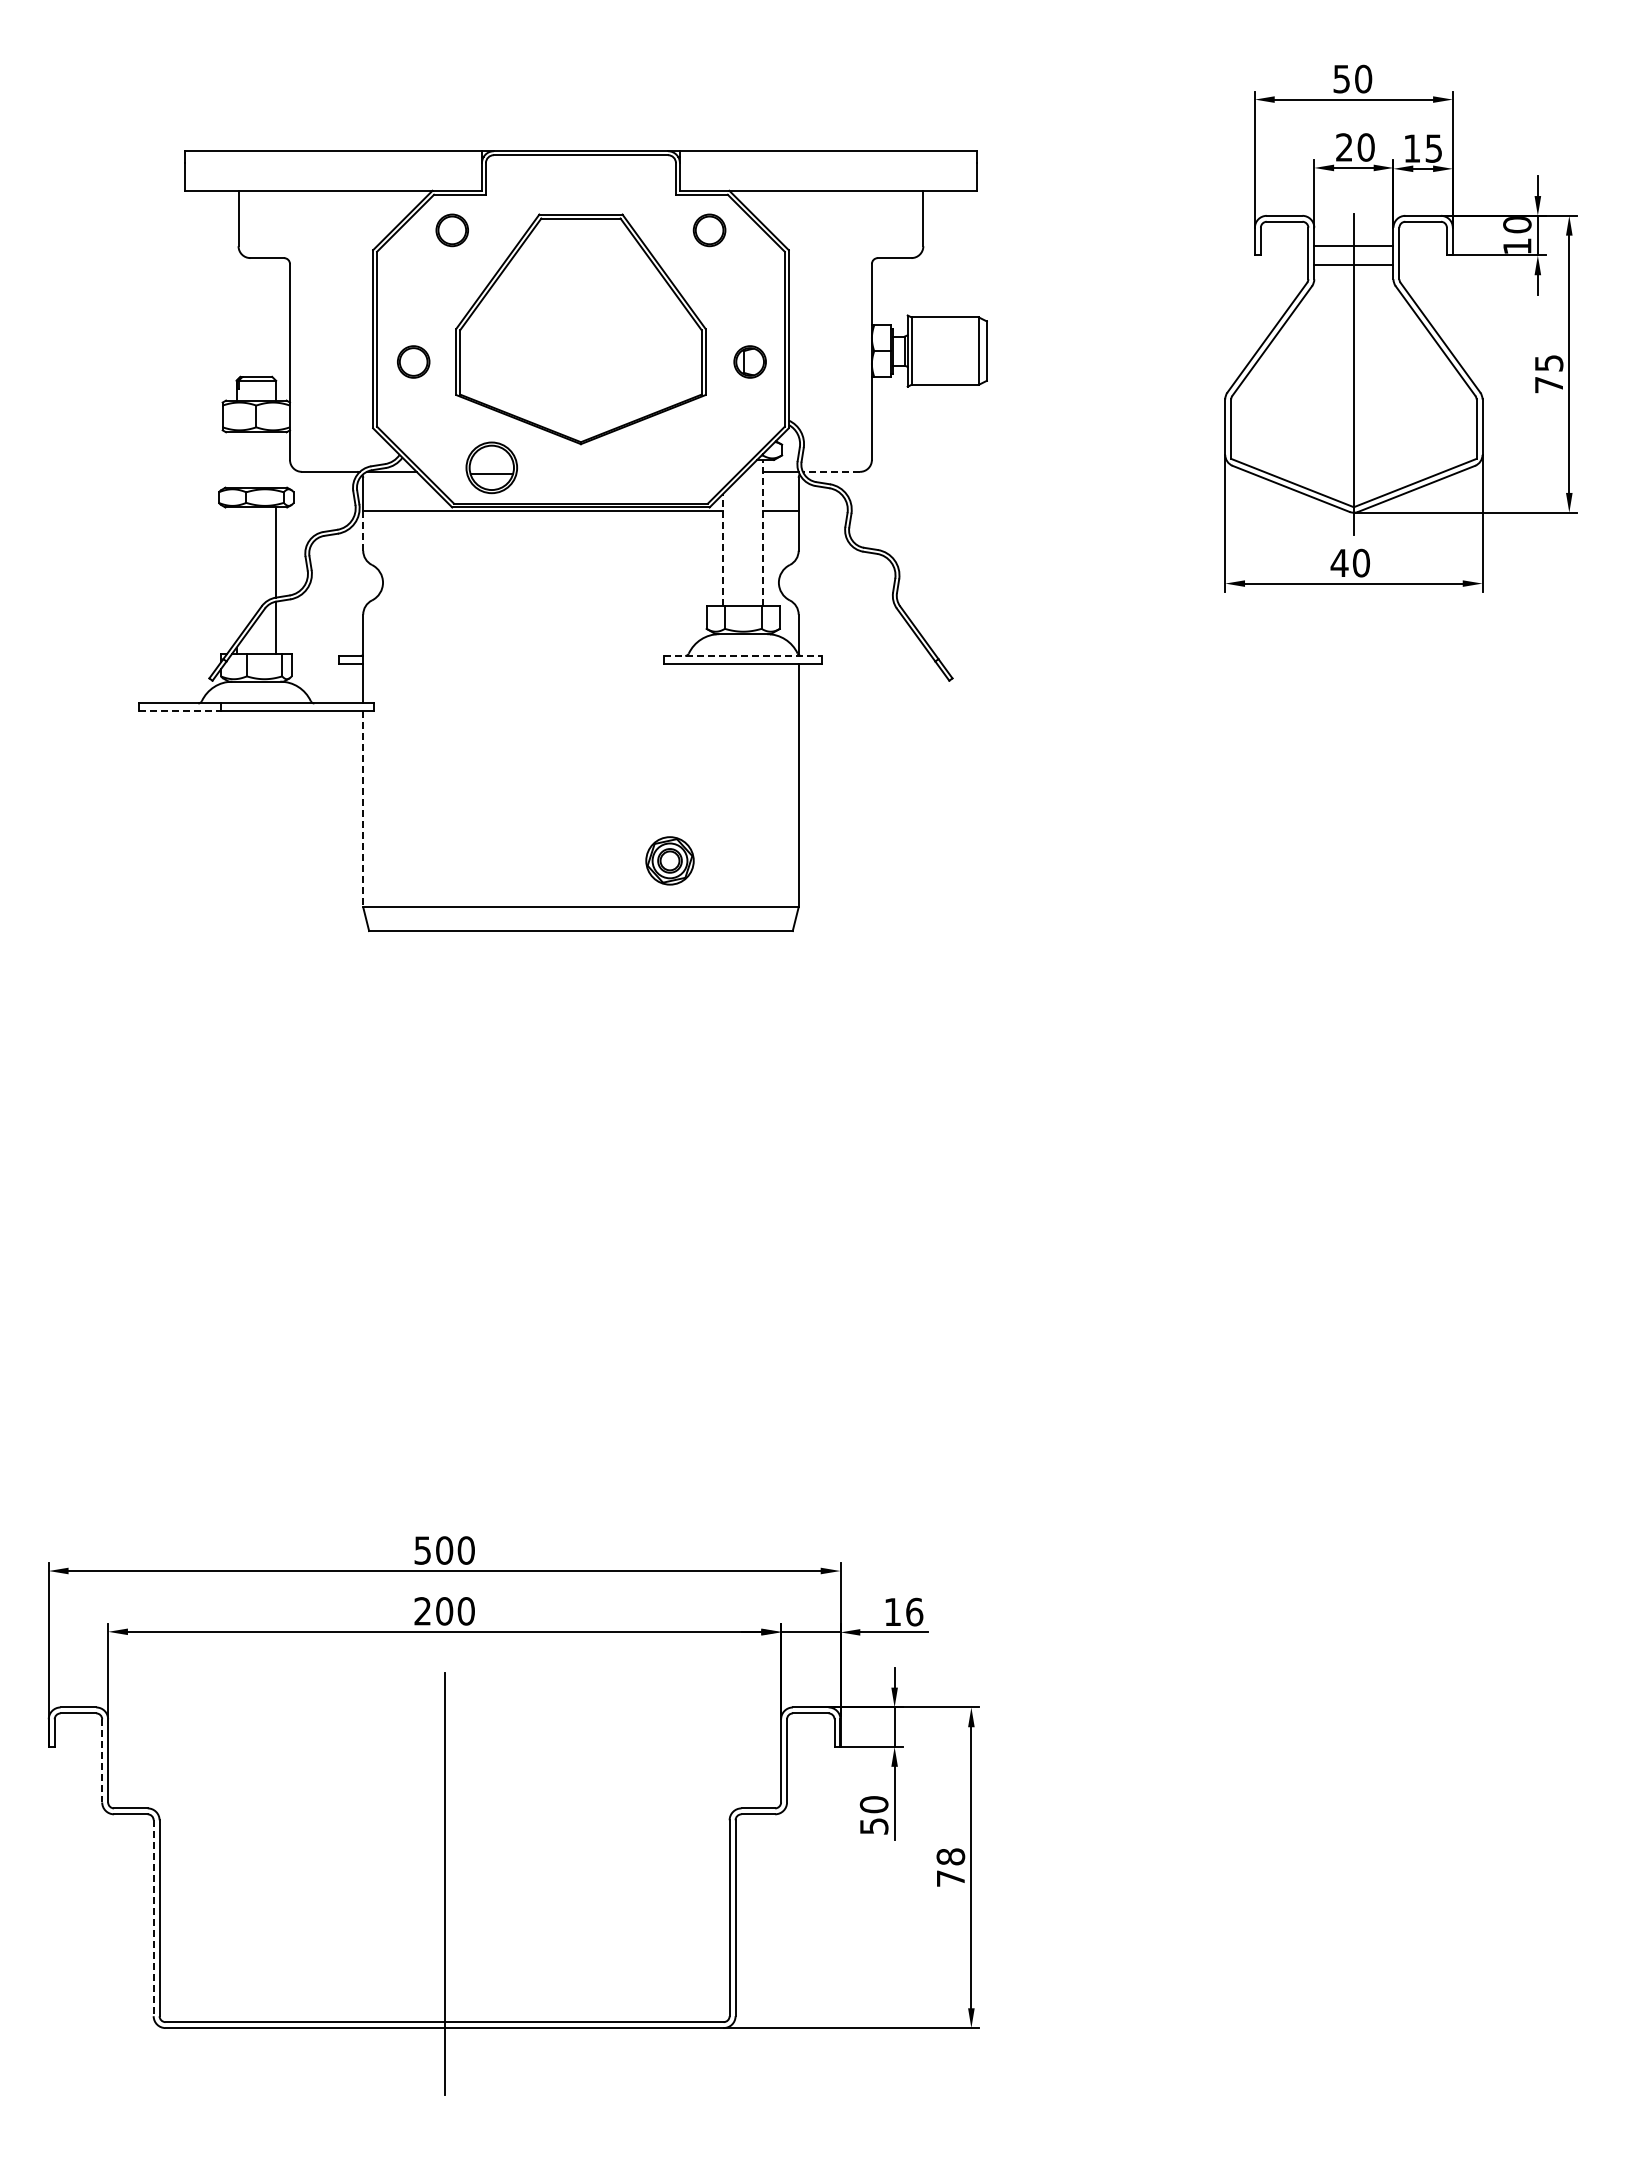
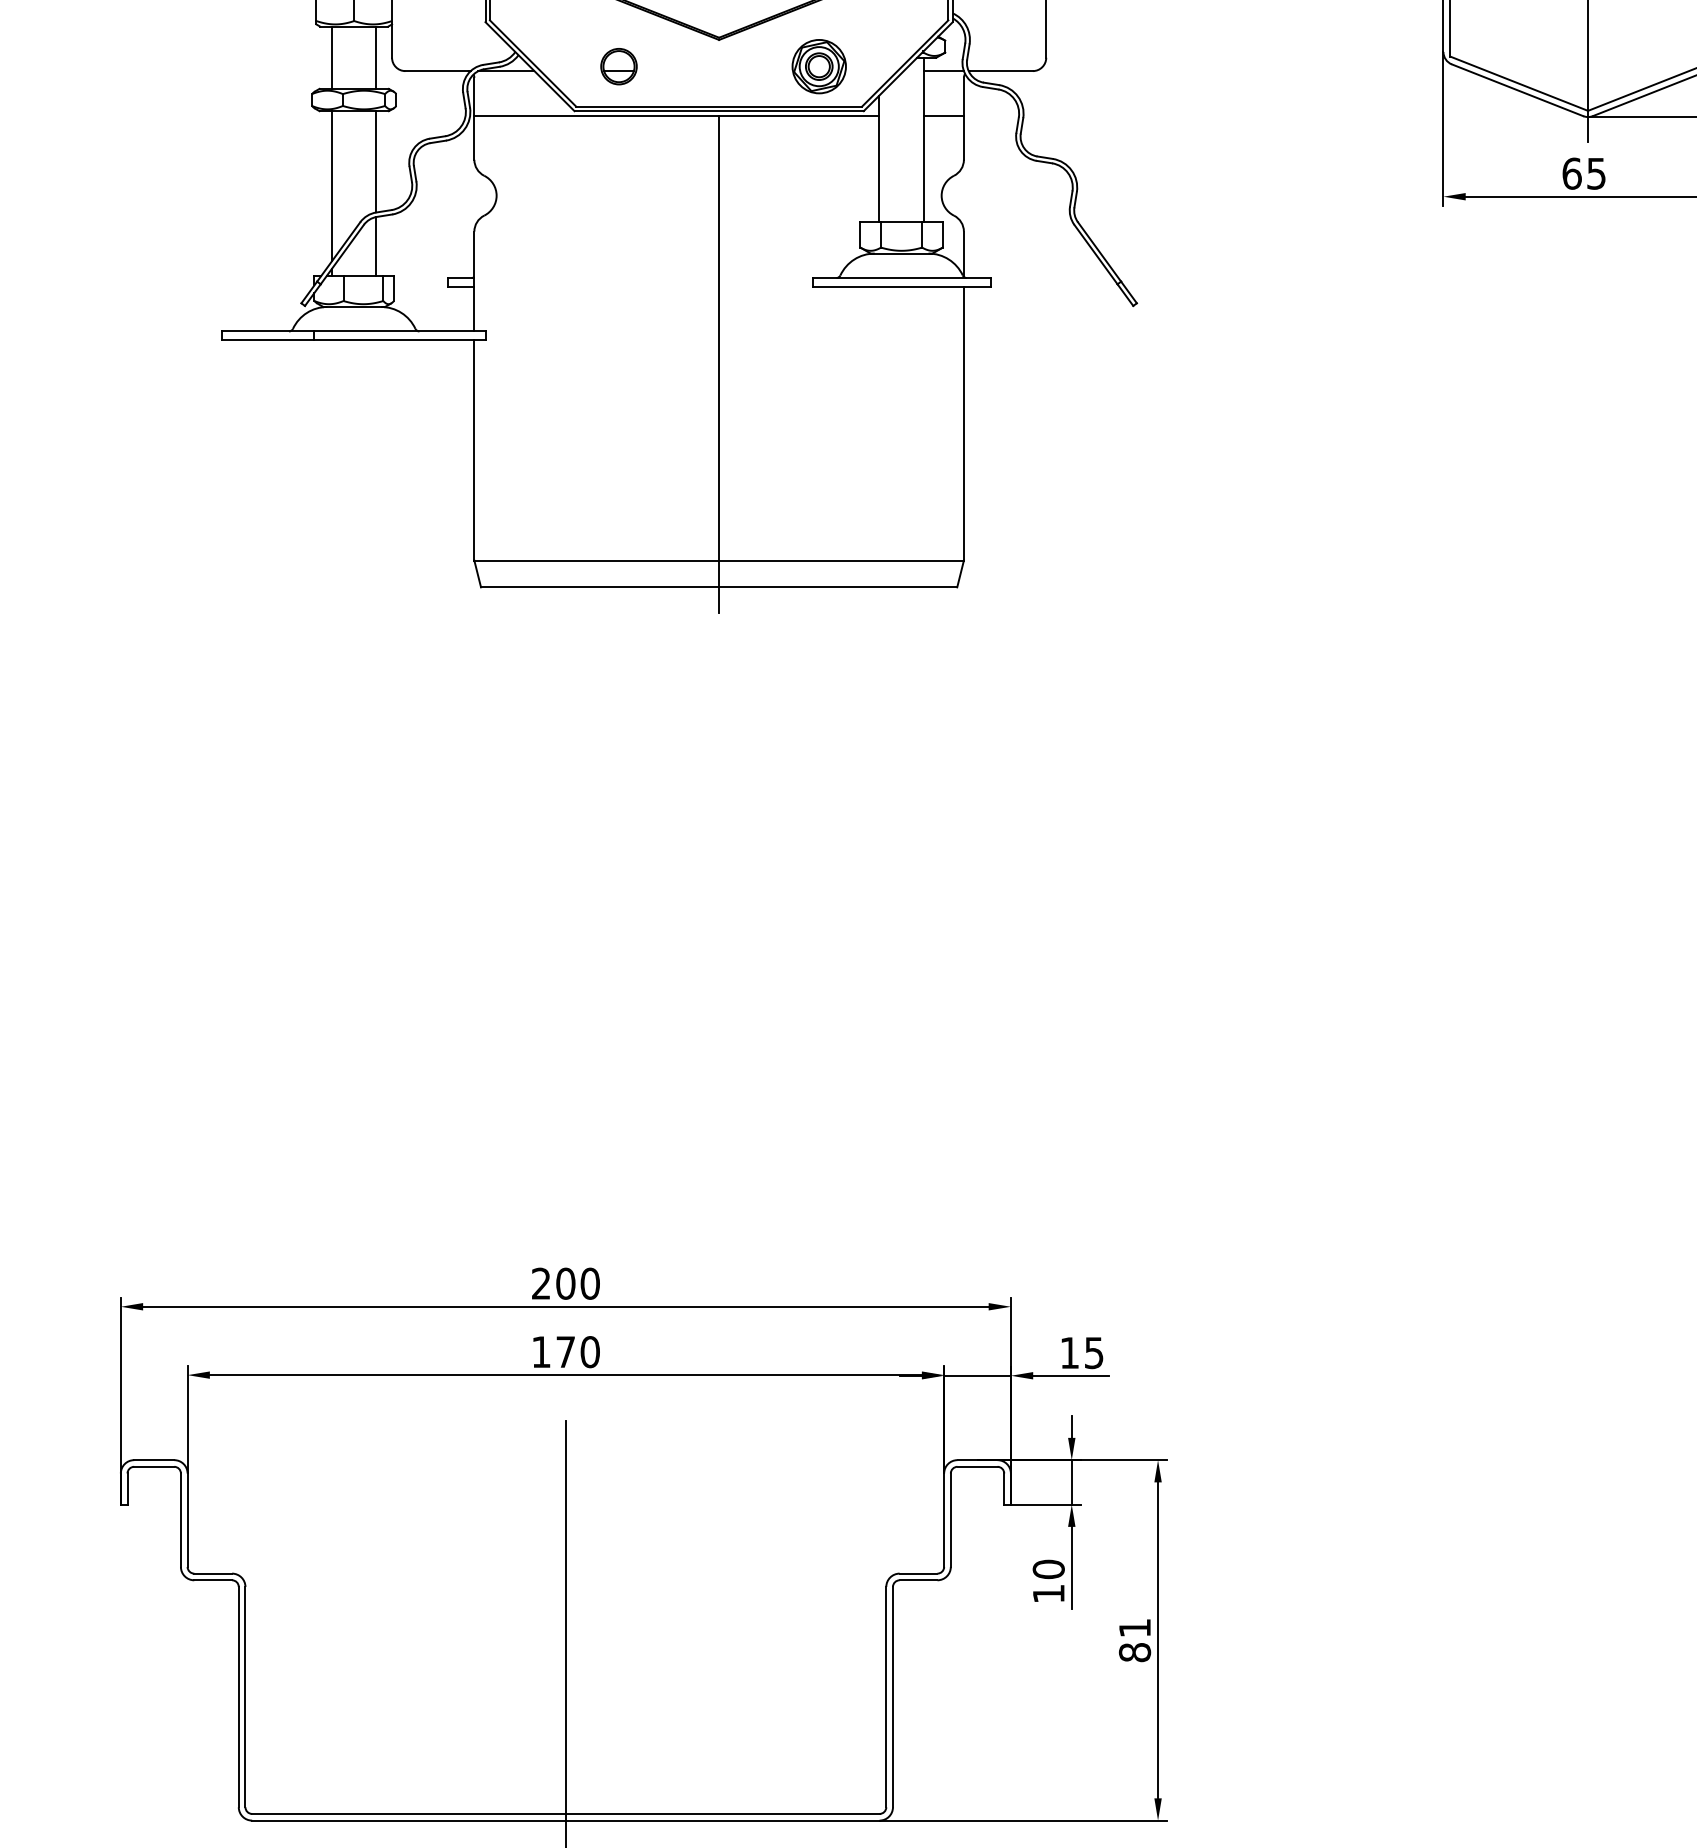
line: (236, 459) -> (331, 57), added
line: (276, 459) -> (376, 57), added
part: (491, 467) -> (618, 66), size x0.62
line: (831, 471) -> (1000, 70), dashed -> solid
line: (363, 531) -> (474, 138), dashed -> solid
line: (763, 532) -> (924, 139), dashed -> solid
line: (723, 549) -> (879, 158), dashed -> solid
text: (1349, 562) -> (1583, 173), 40 -> 65
line: (236, 574) -> (331, 186), added
line: (743, 655) -> (901, 277), dashed -> solid
line: (179, 711) -> (267, 340), dashed -> solid
line: (580, 732) -> (718, 364), added
line: (363, 809) -> (474, 450), dashed -> solid
part: (669, 860) -> (818, 66), moved
text: (422, 1550) -> (541, 1283), 500 -> 200
text: (433, 1611) -> (553, 1352), 200 -> 170
text: (914, 1611) -> (1094, 1352), 16 -> 15
line: (102, 1760) -> (181, 1519), dashed -> solid
text: (874, 1826) -> (1049, 1593), 50 -> 10
text: (950, 1867) -> (1134, 1640), 78 -> 81
line: (153, 1918) -> (238, 1697), dashed -> solid

